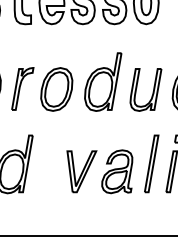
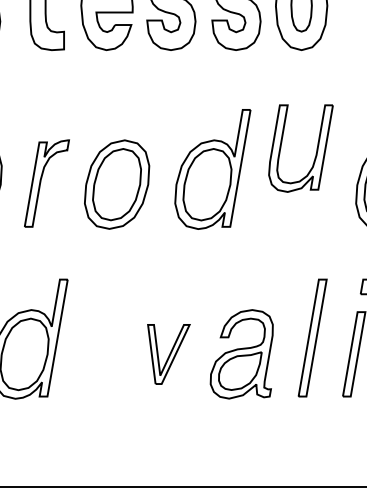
part: (152, 91) -> (314, 151), moved
part: (81, 171) -> (168, 353), size x0.7

